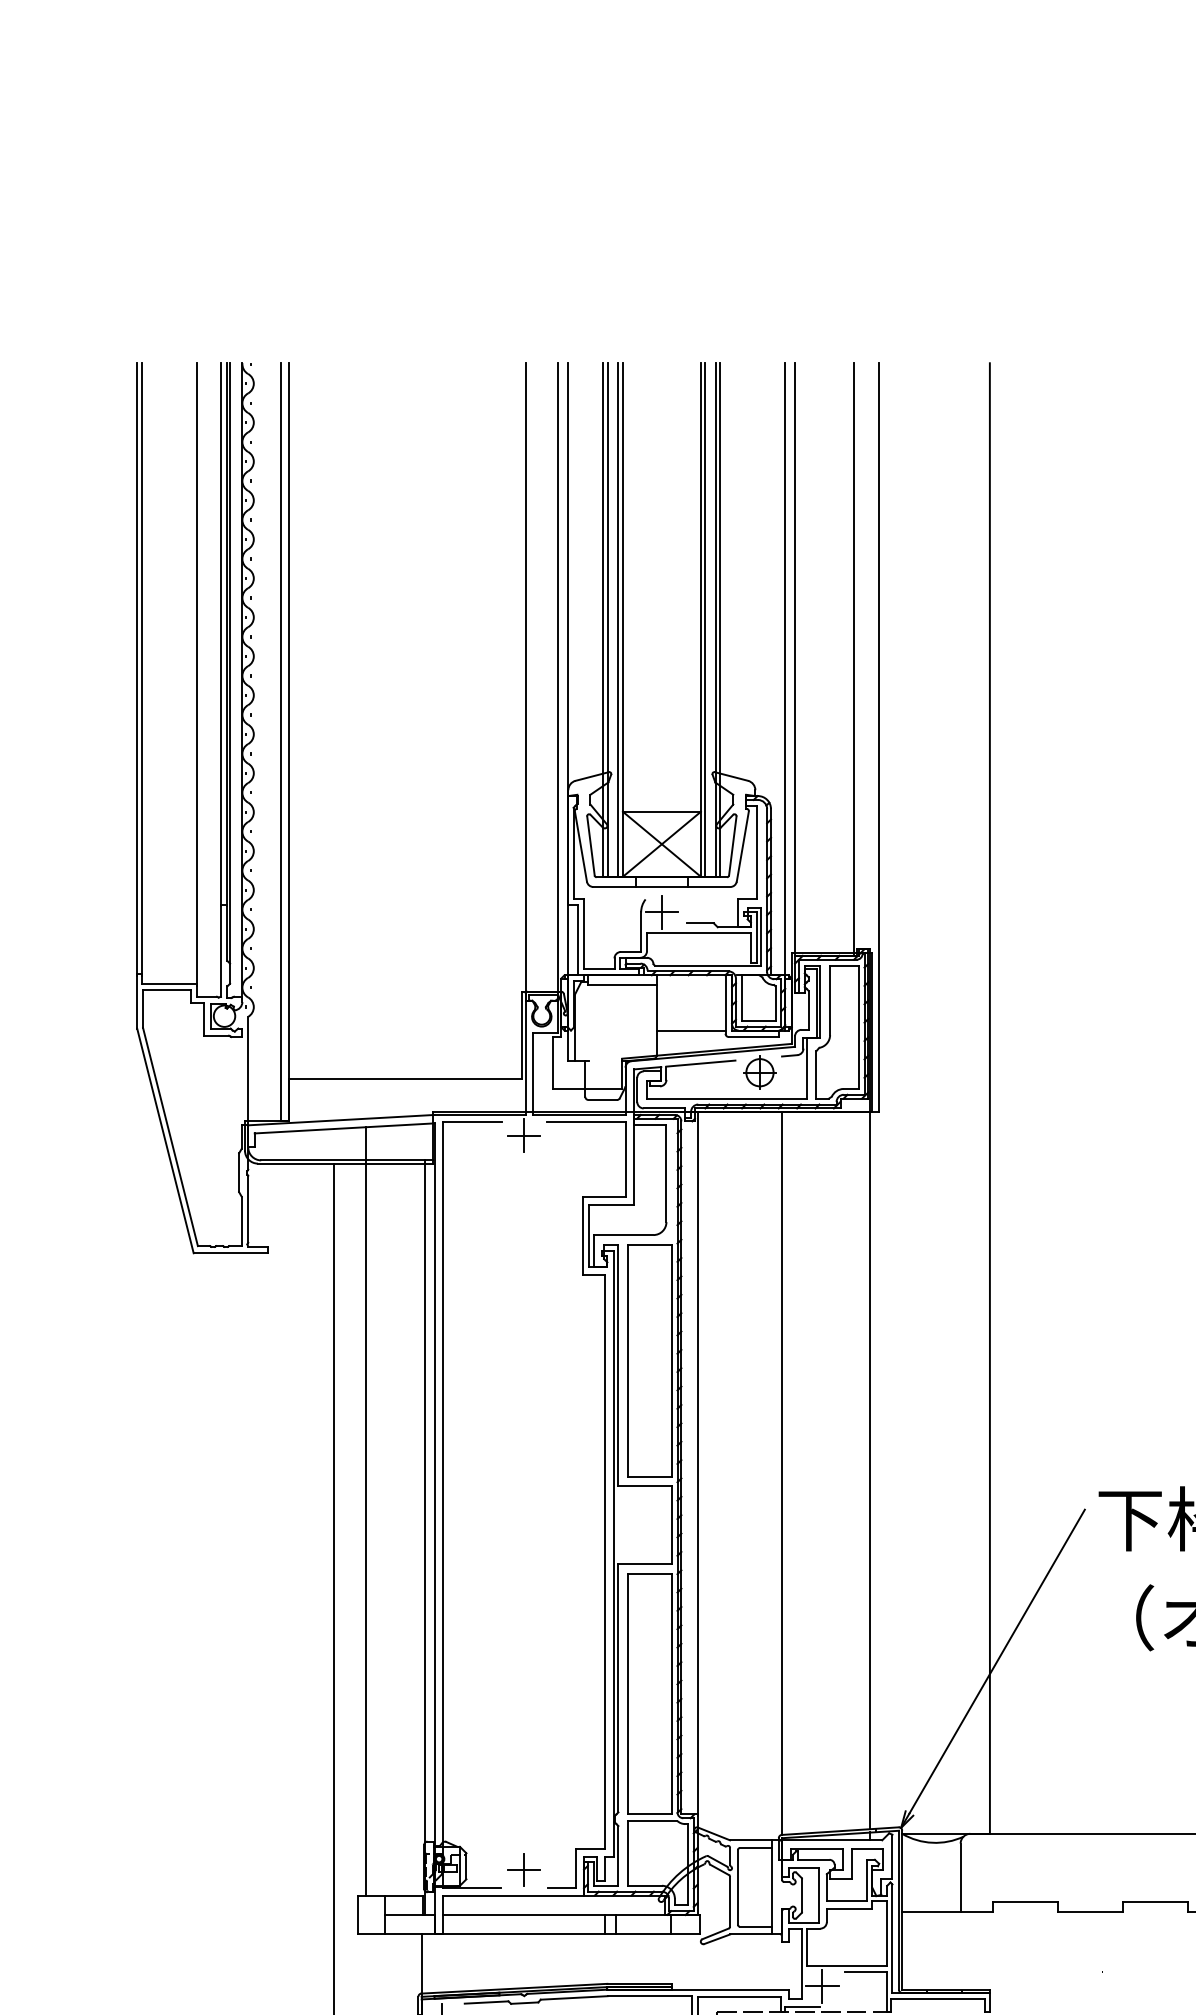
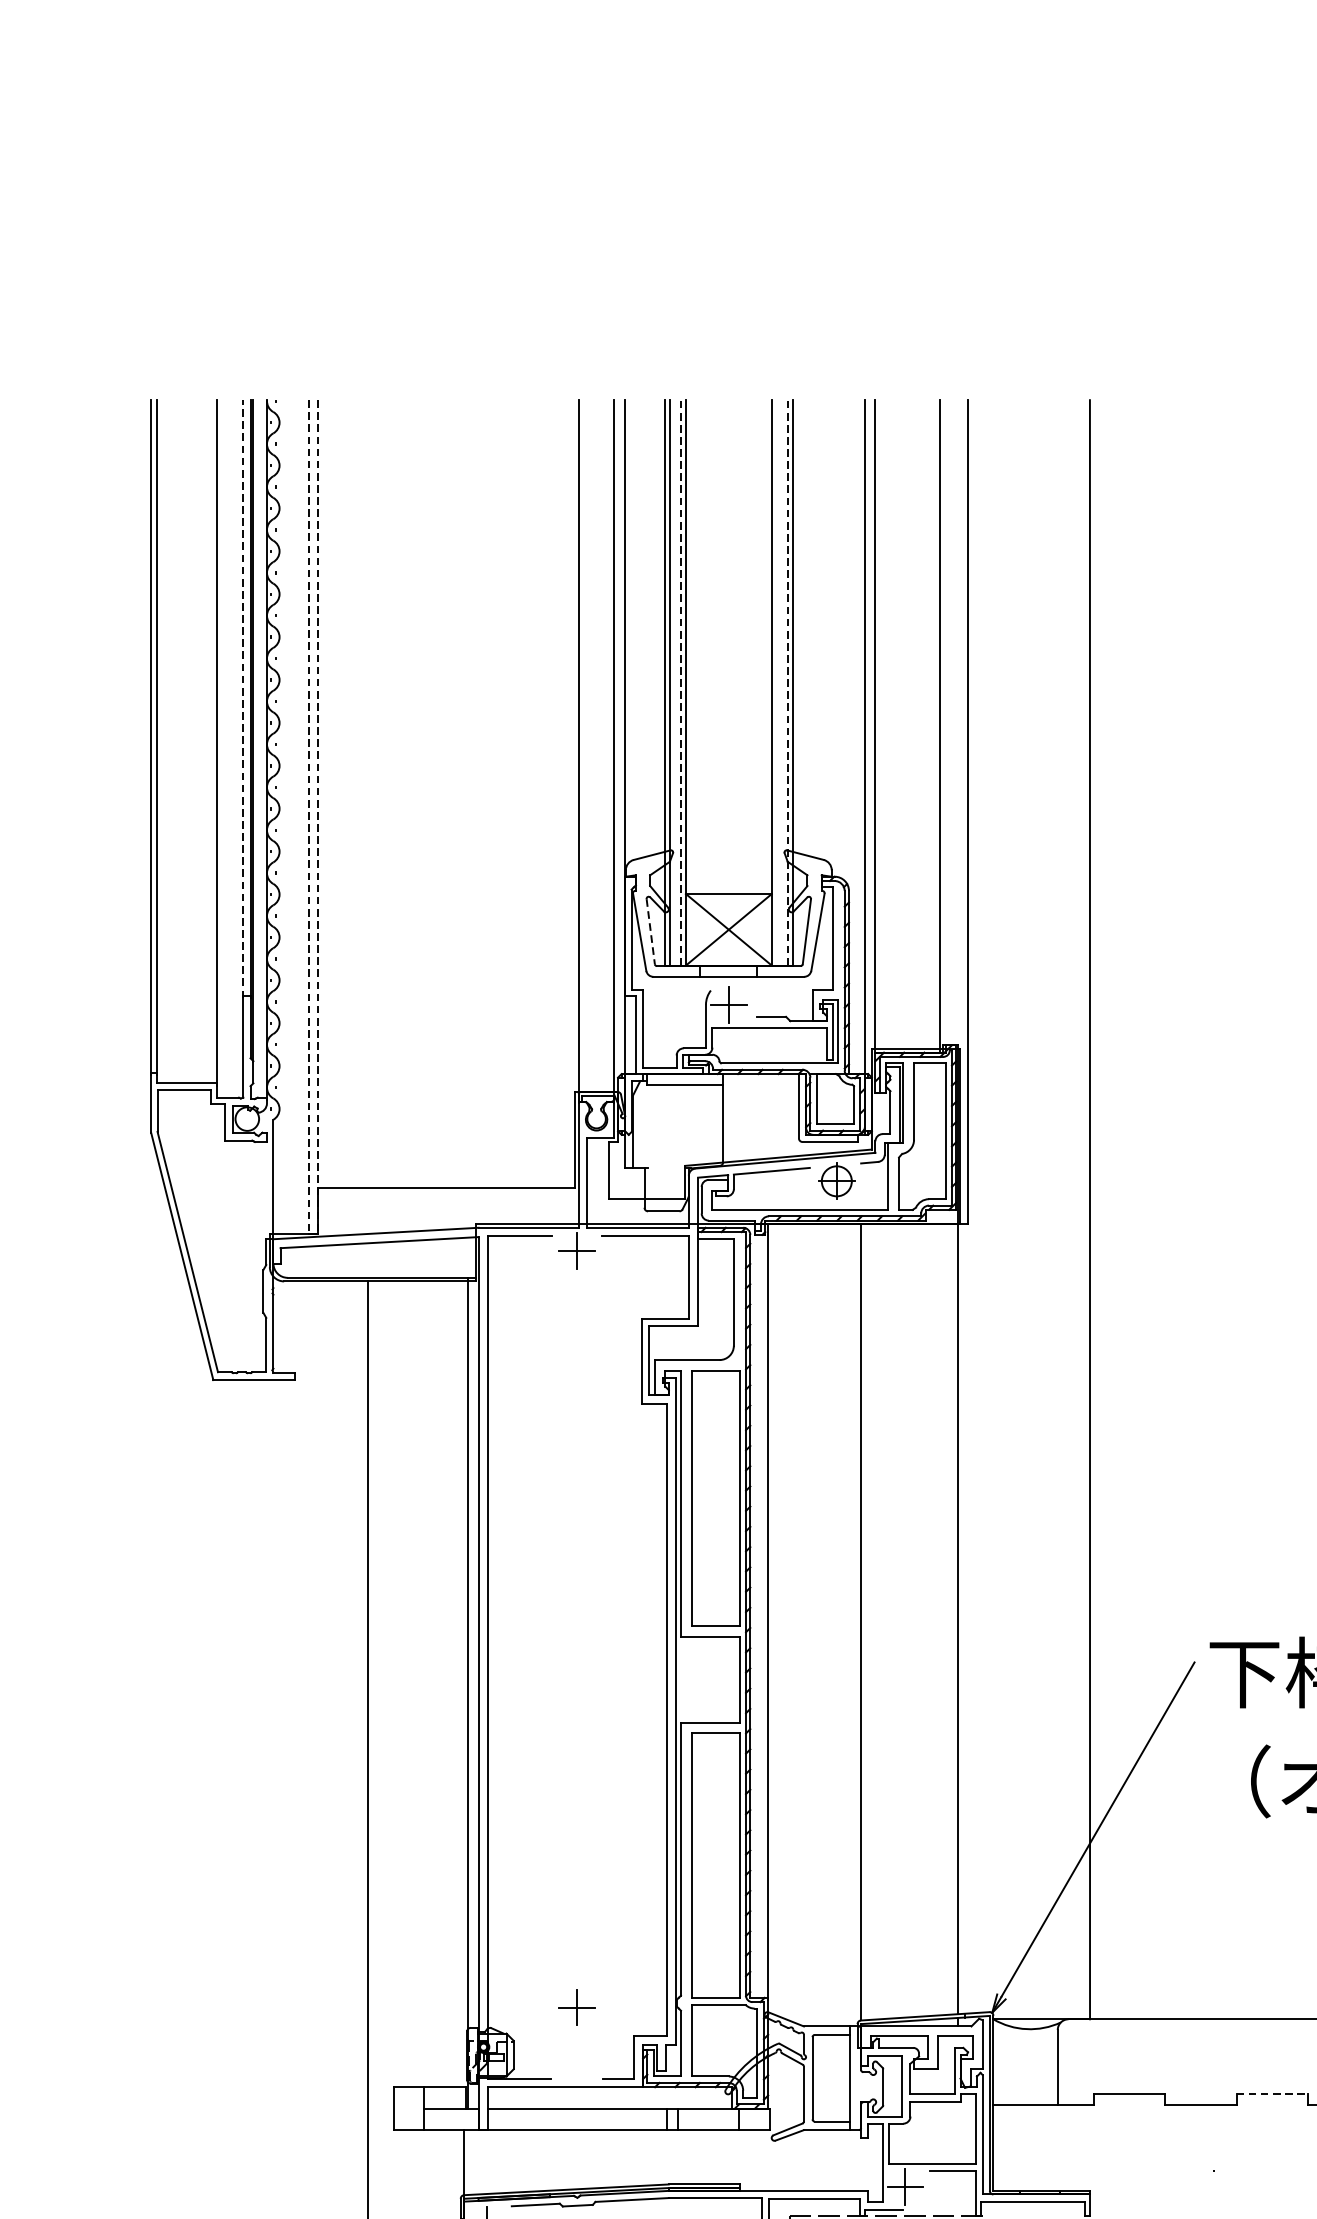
line: (705, 619) -> (776, 682), removed
line: (618, 620) -> (681, 683), solid -> dashed
line: (715, 620) -> (787, 683), solid -> dashed
line: (220, 634) -> (242, 698), solid -> dashed
line: (280, 742) -> (308, 817), solid -> dashed
line: (288, 742) -> (317, 817), solid -> dashed
line: (590, 846) -> (650, 932), solid -> dashed
line: (690, 1030) -> (760, 1134), removed
line: (366, 1511) -> (403, 1664), removed
part: (523, 1869) -> (576, 2006), moved
line: (1155, 1902) -> (1272, 2094), solid -> dashed

